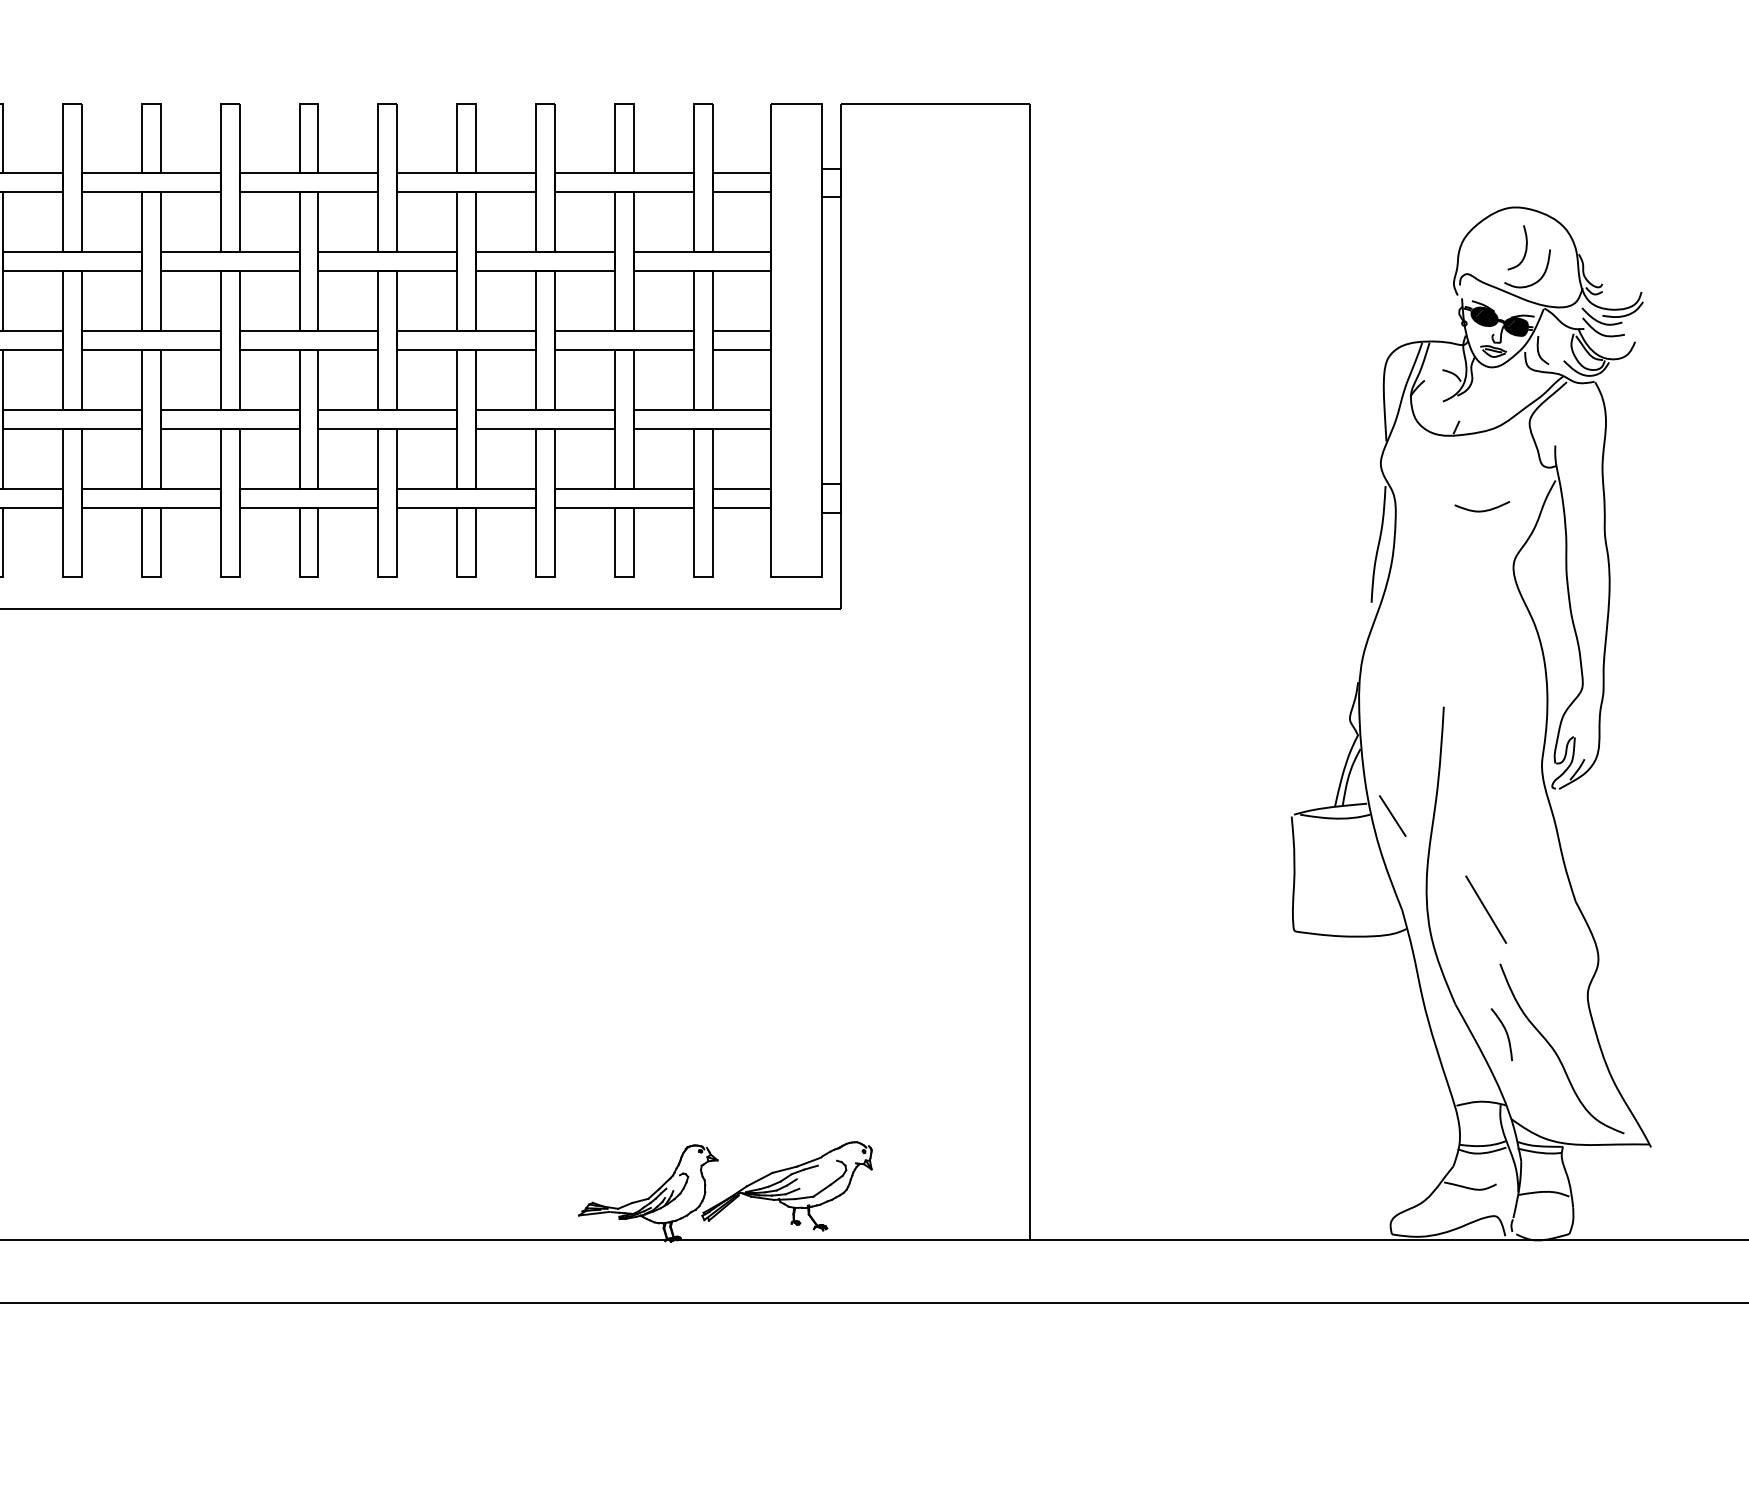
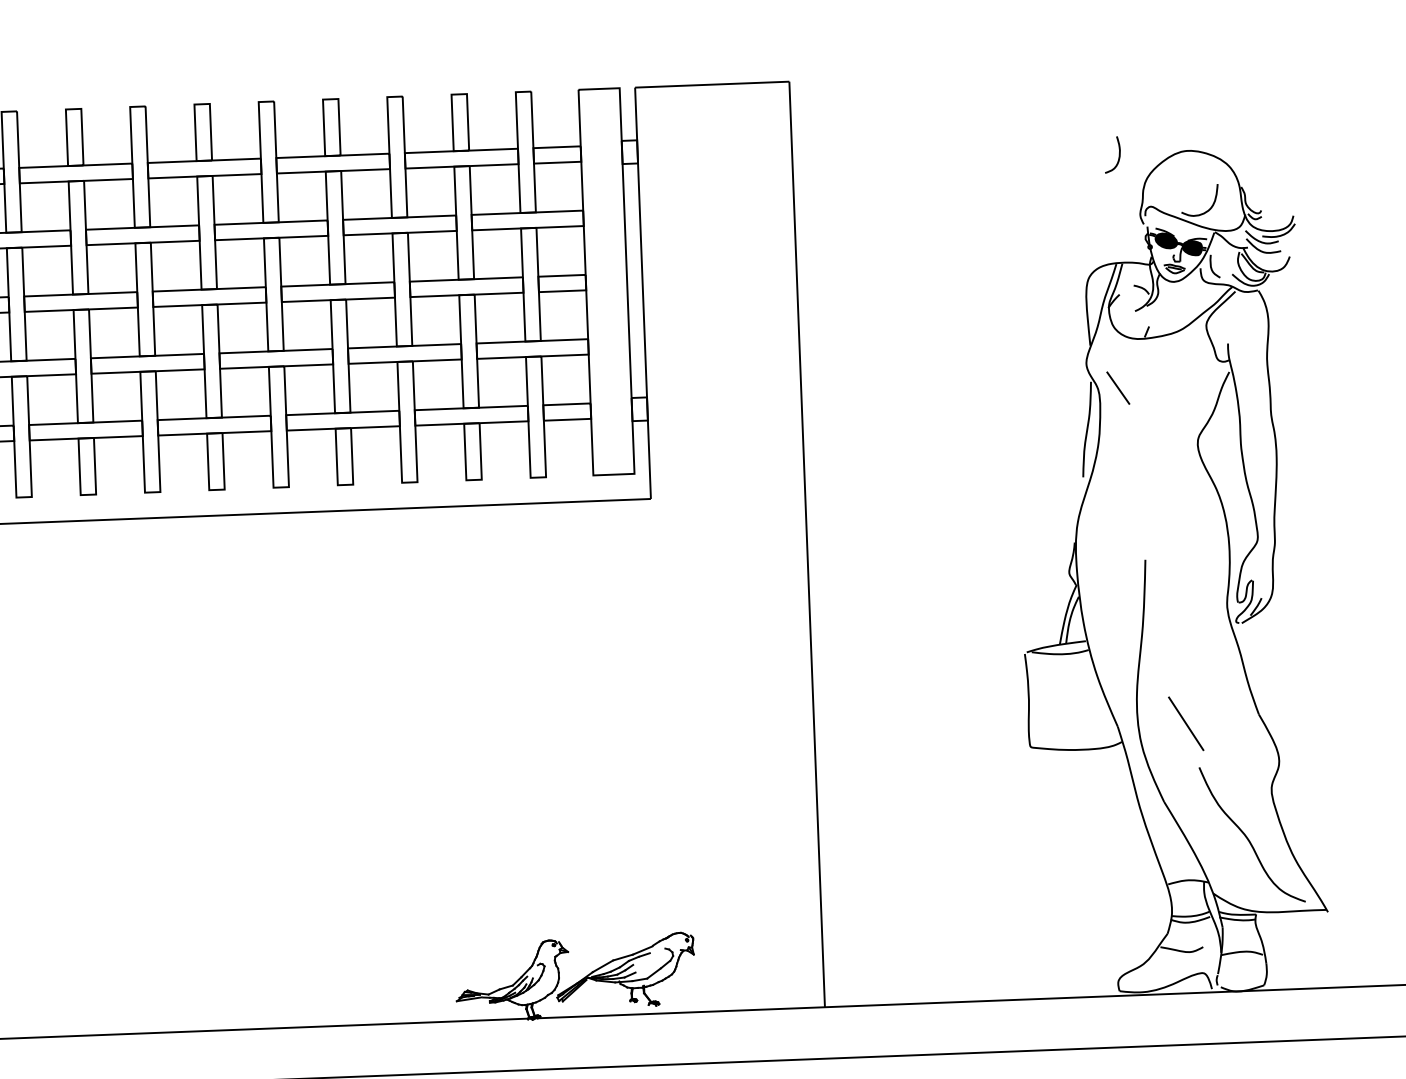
curve: (1525, 247) -> (1118, 154), moved
curve: (1482, 510) -> (1170, 398), removed
line: (1392, 815) -> (1118, 387), moved
curve: (1505, 1032) -> (1205, 823), removed

